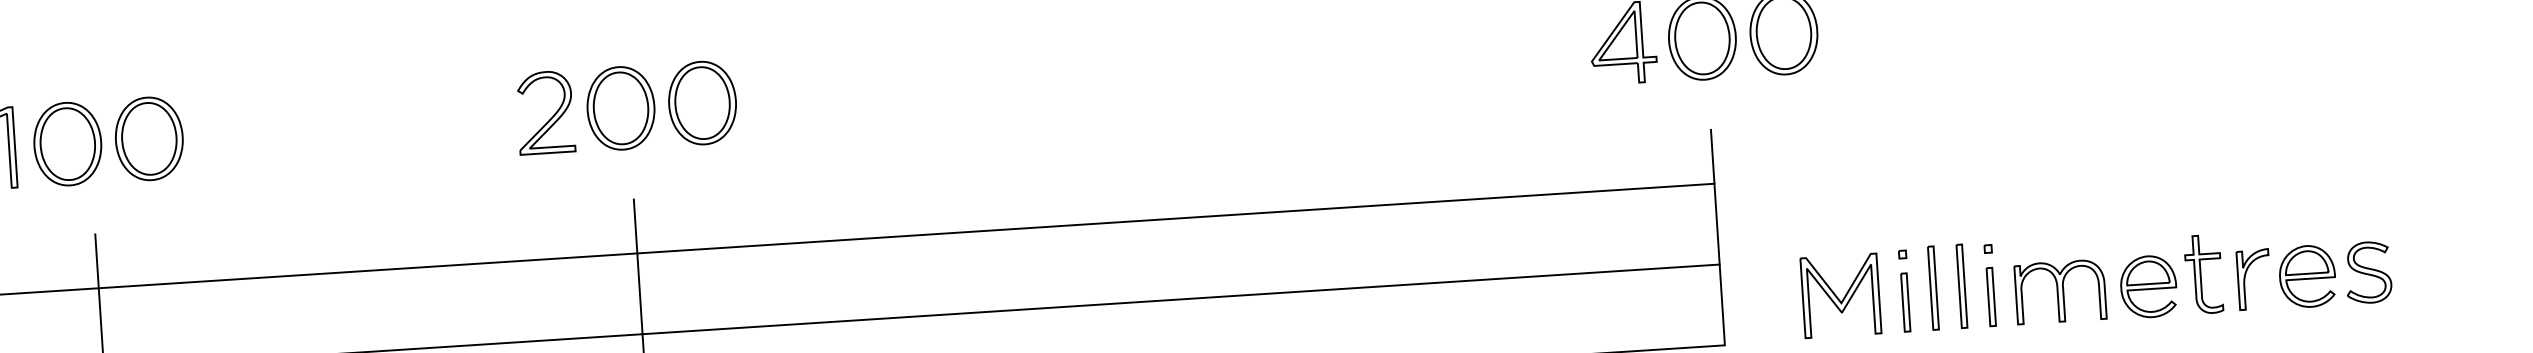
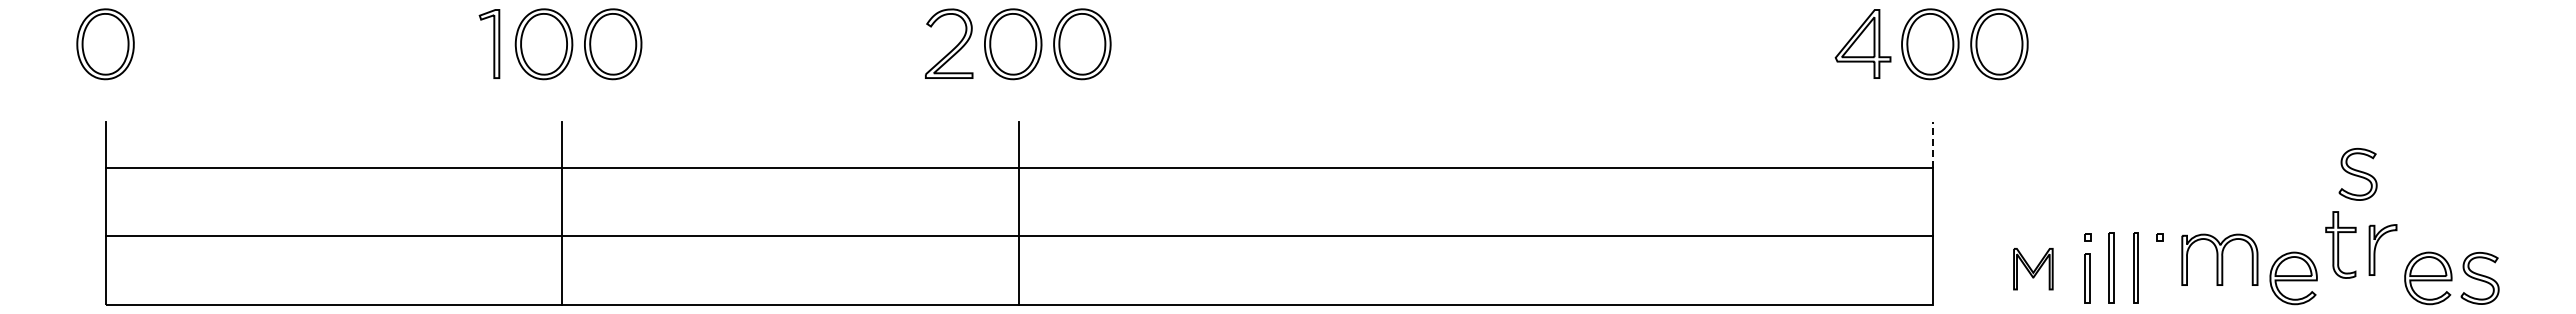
line: (1712, 156) -> (1932, 144), solid -> dashed
part: (2216, 159) -> (2357, 174), added
part: (2203, 273) -> (2340, 244), moved
part: (2246, 277) -> (2376, 247), moved
part: (2060, 291) -> (2219, 259), moved
part: (1841, 294) -> (2033, 268), size x0.6
part: (1991, 297) -> (2160, 278), removed

